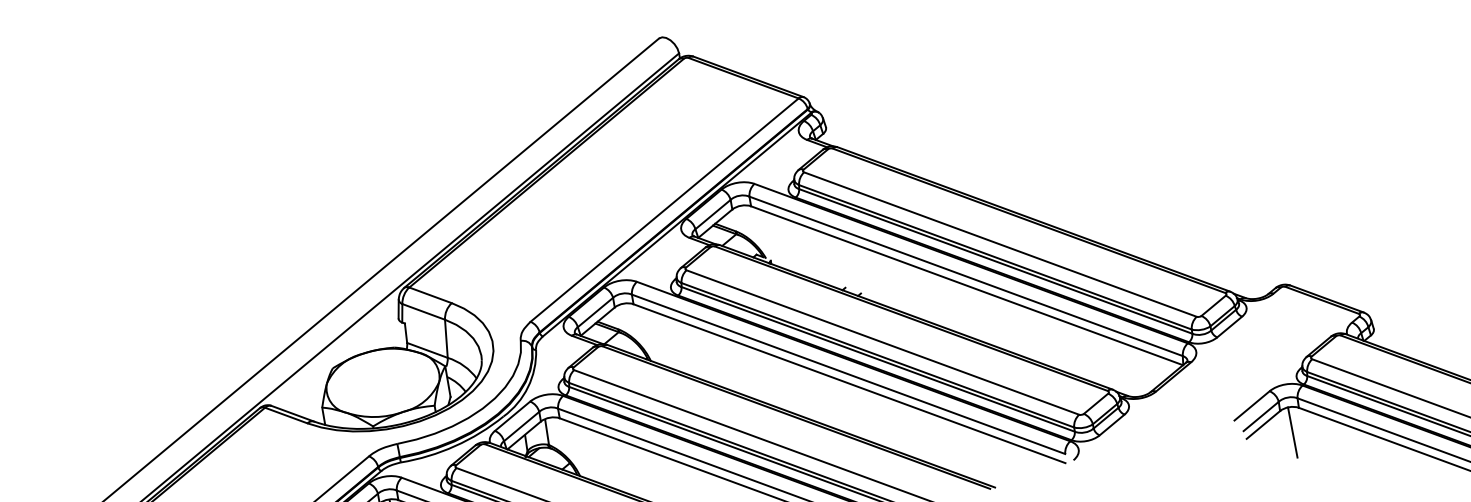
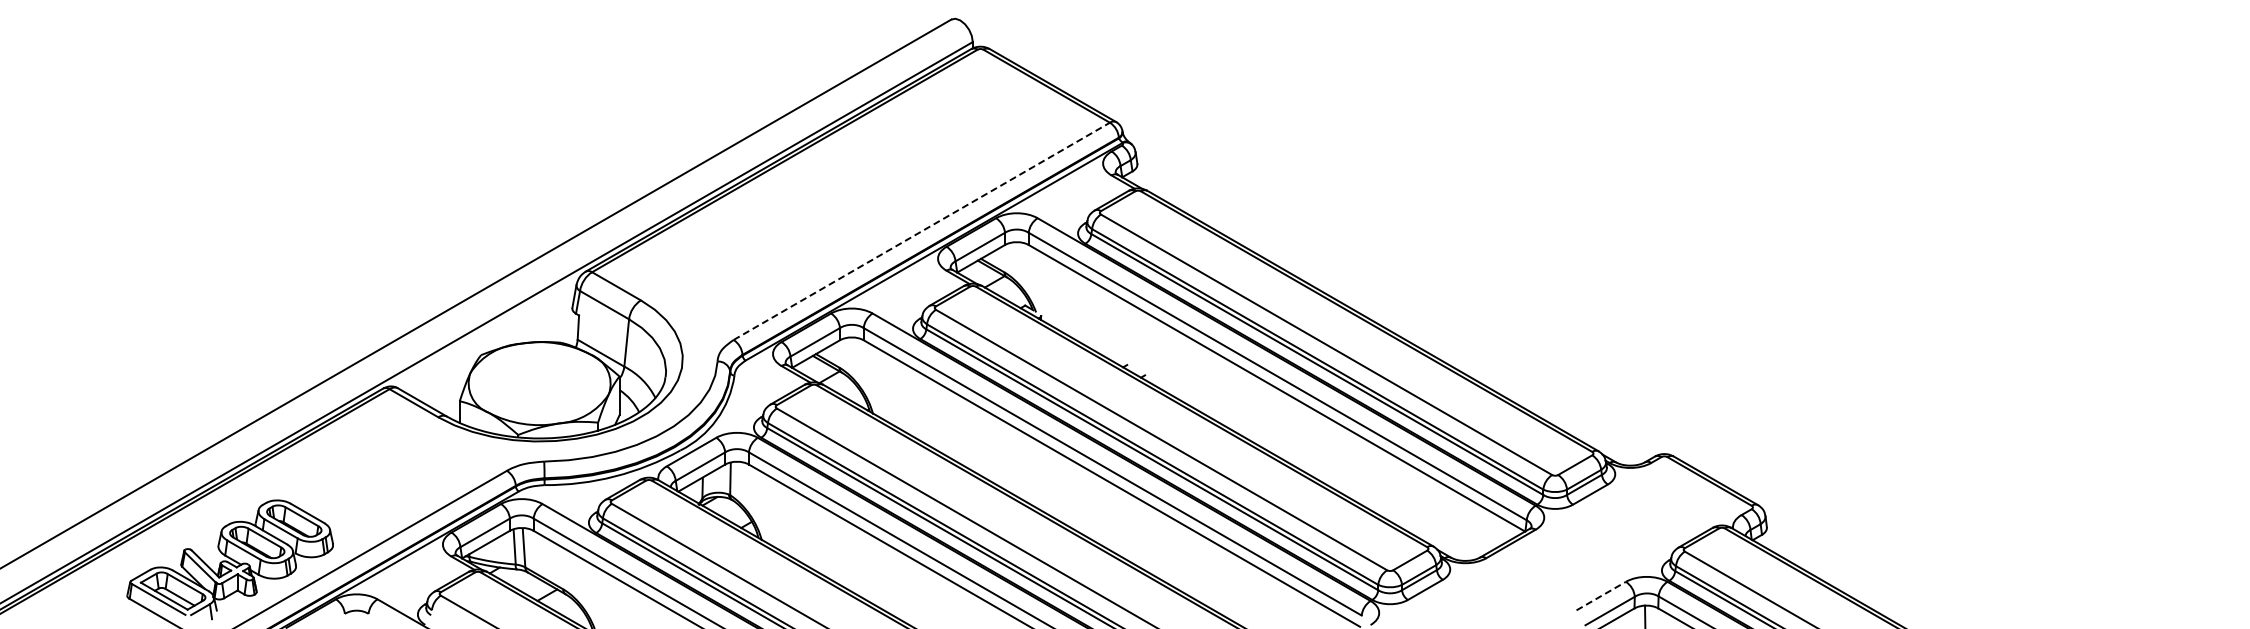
line: (665, 210) -> (922, 231), solid -> dashed
line: (1252, 405) -> (1601, 595), solid -> dashed

